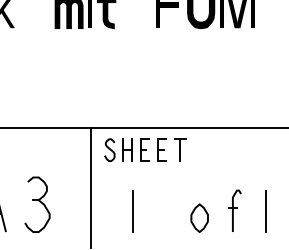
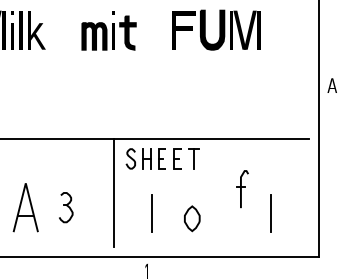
part: (36, 204) -> (65, 207), size x0.6
part: (234, 211) -> (242, 189), moved
part: (199, 217) -> (192, 218), moved

